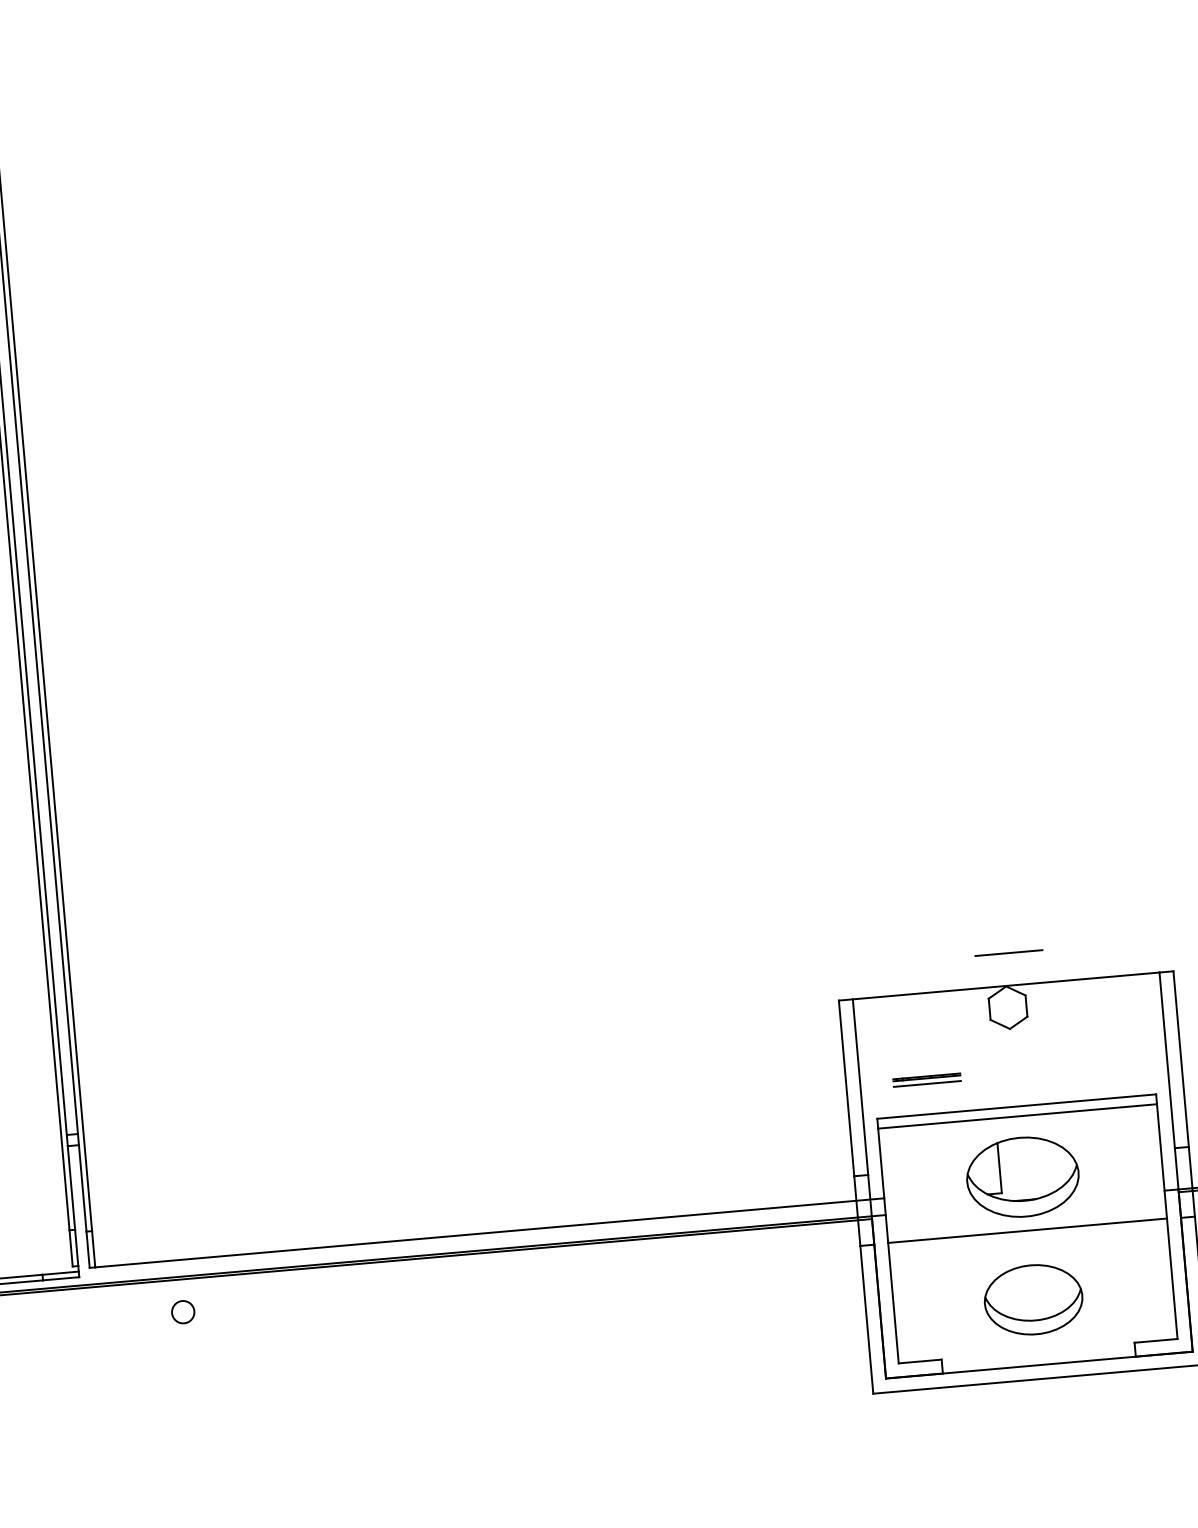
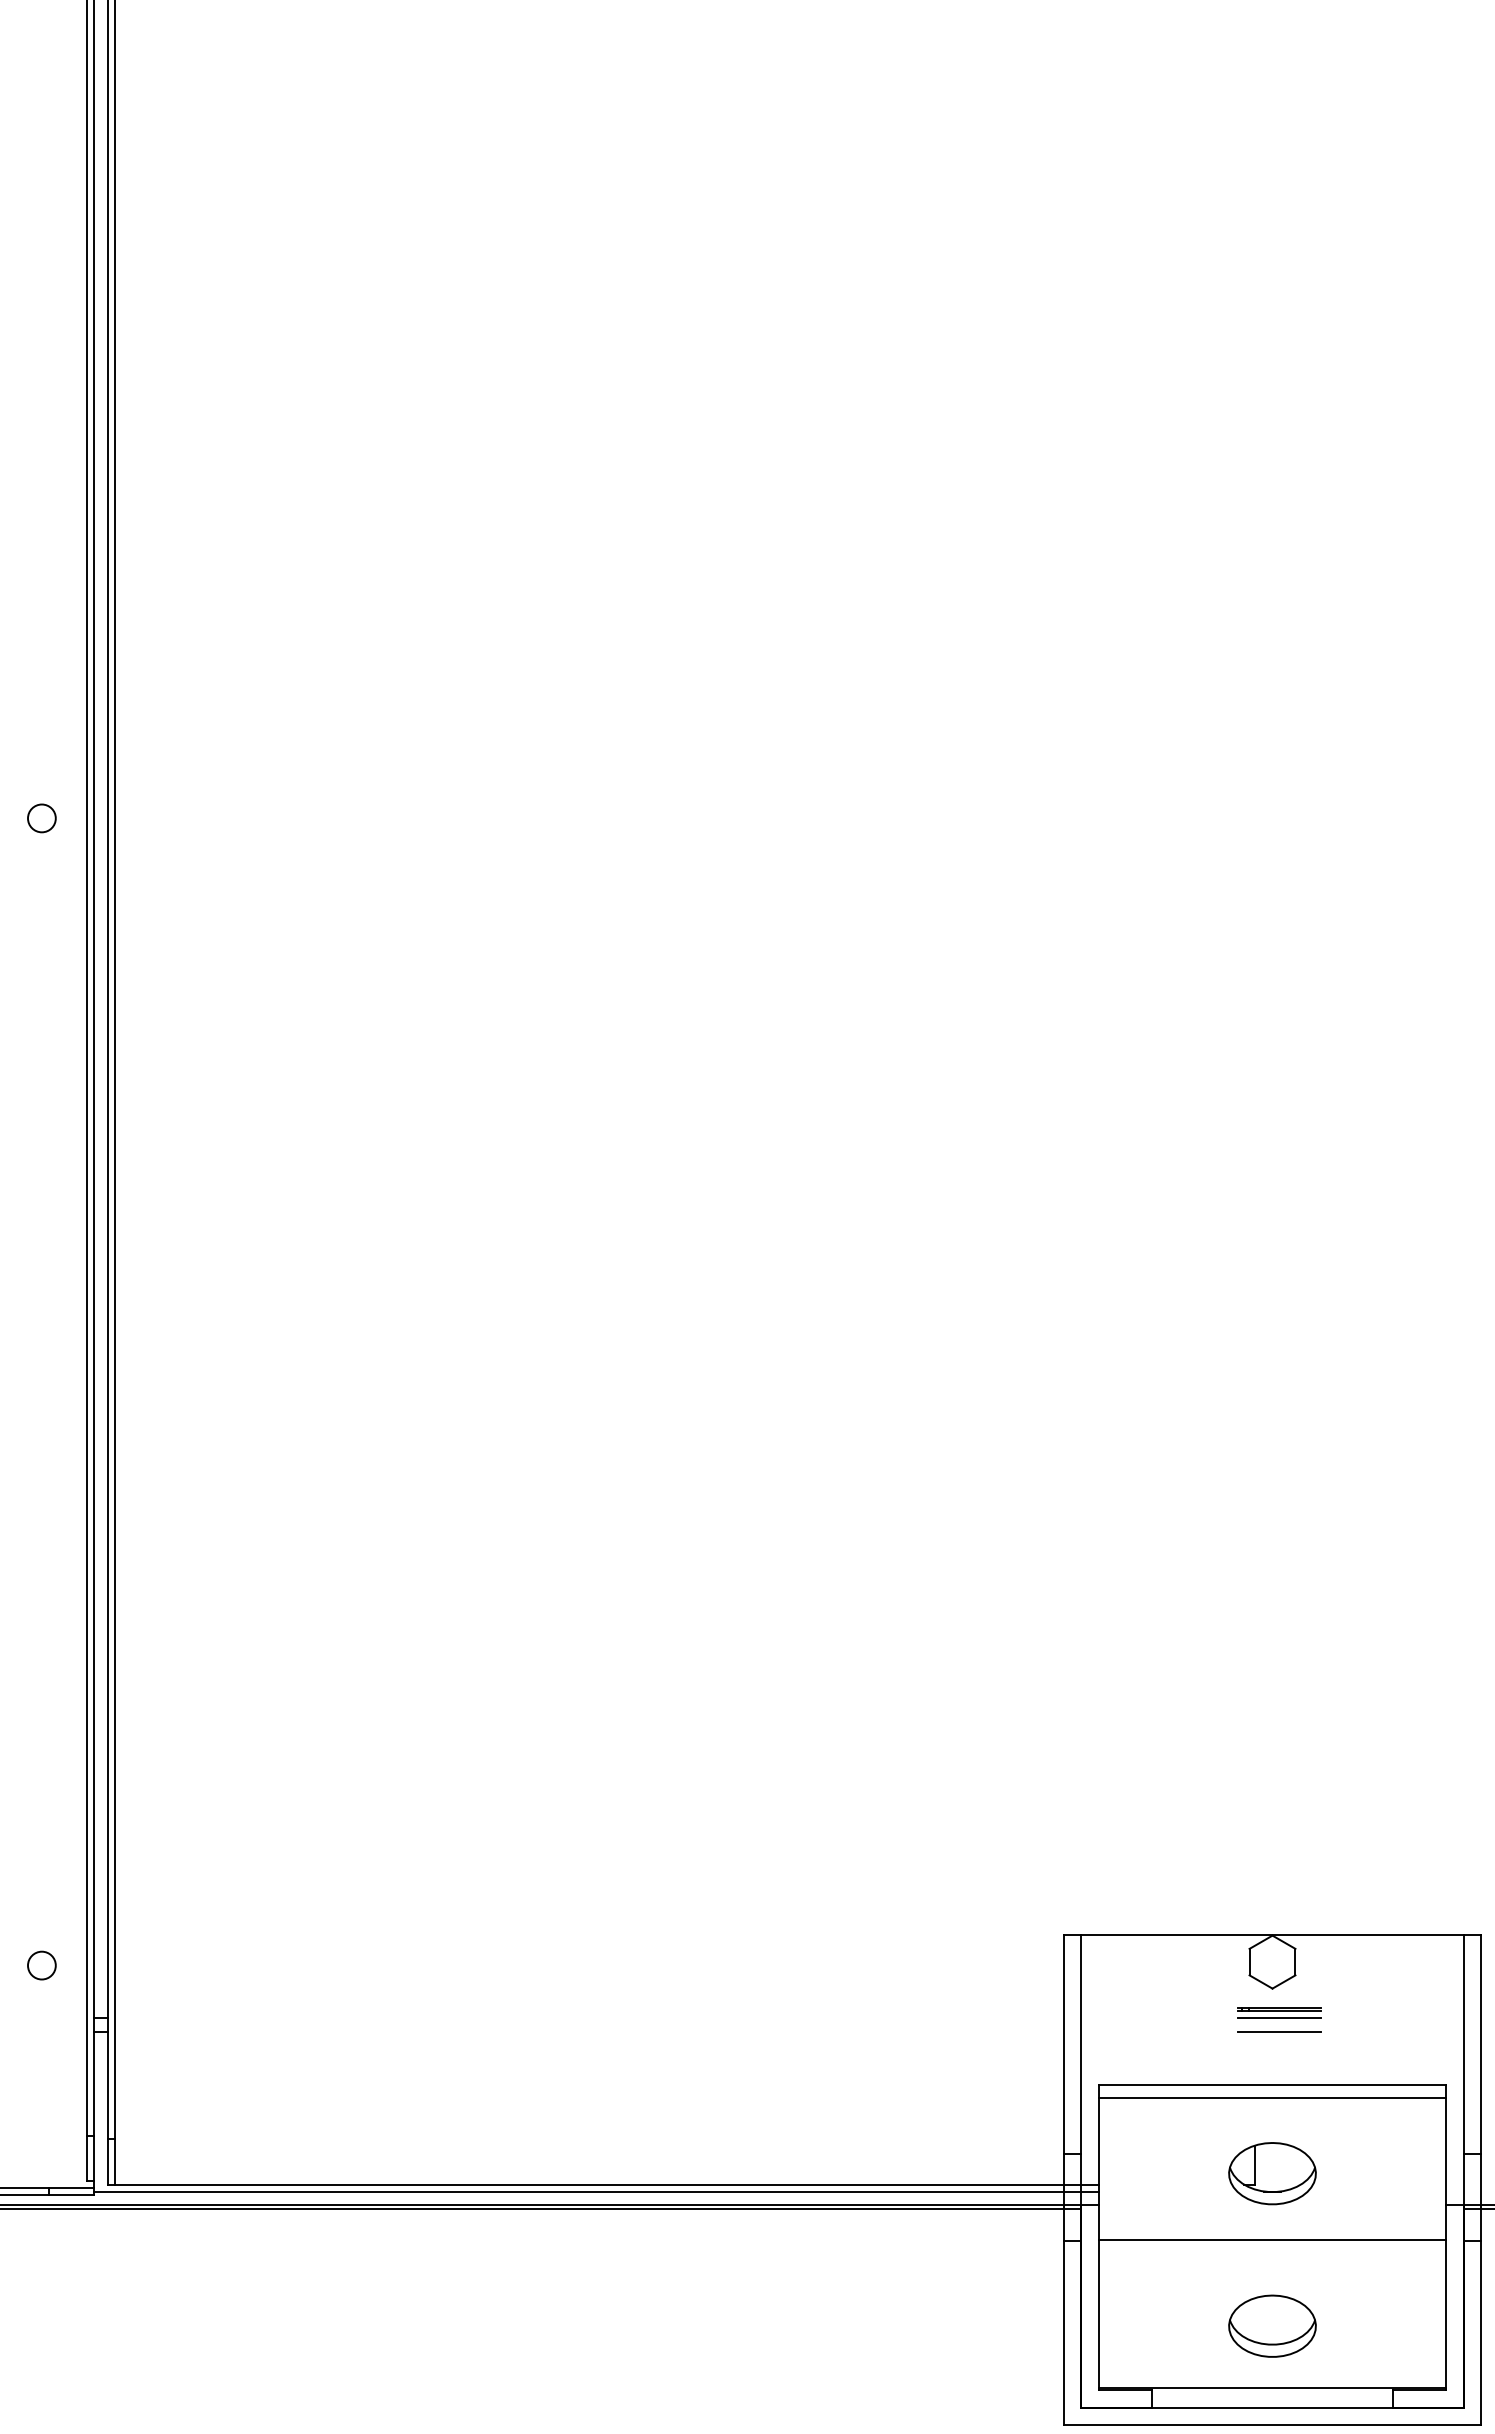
line: (1008, 952) -> (1279, 2031), moved
part: (927, 1079) -> (1279, 2012), moved
part: (1022, 1177) -> (1272, 2173), size x0.62
line: (481, 1239) -> (596, 2191), added
part: (1033, 1299) -> (1272, 2325), size x0.71
circle: (182, 1312) -> (41, 1965), moved
line: (1037, 1348) -> (1272, 2387), added

